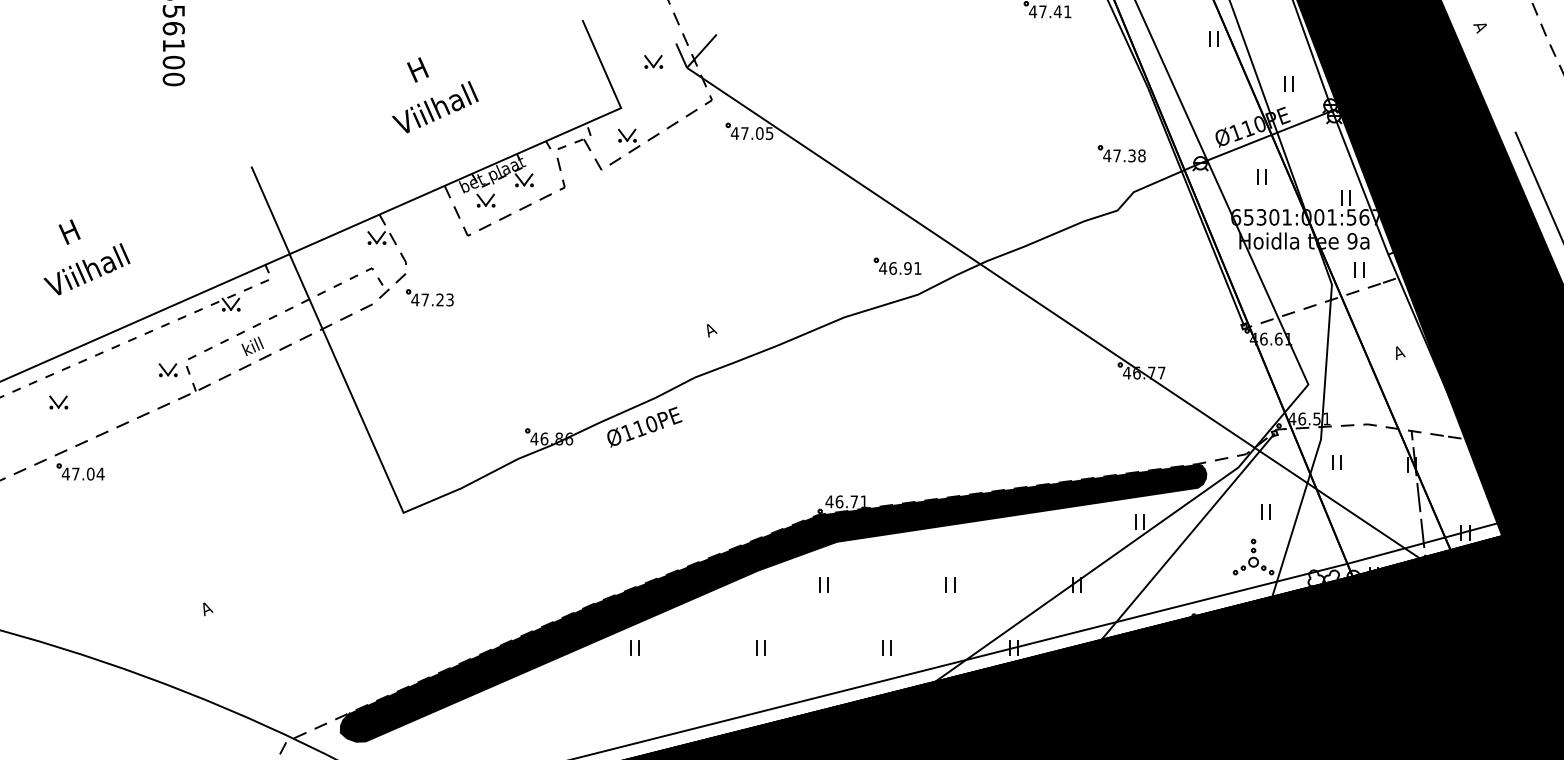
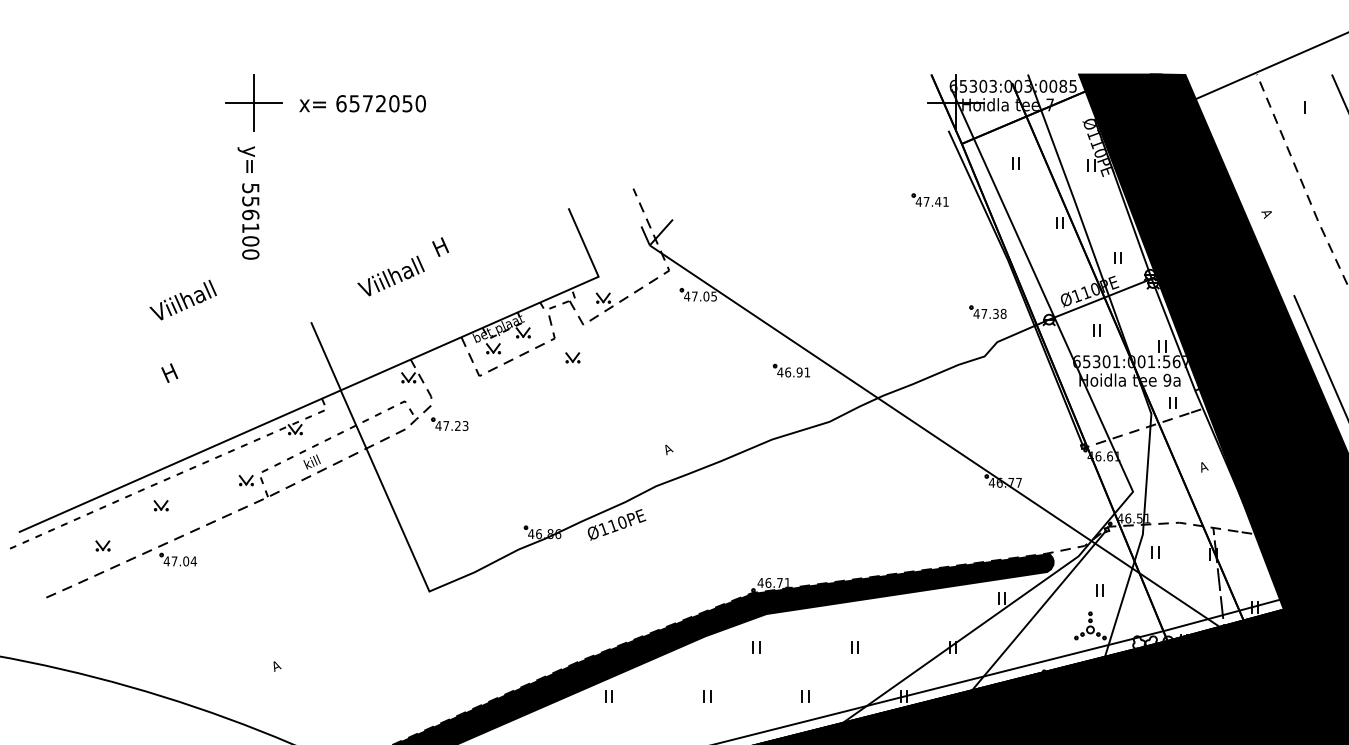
part: (653, 61) -> (572, 357), moved
text: (434, 106) -> (390, 275), moved
part: (896, 265) -> (790, 370), moved
text: (86, 268) -> (182, 299), moved

